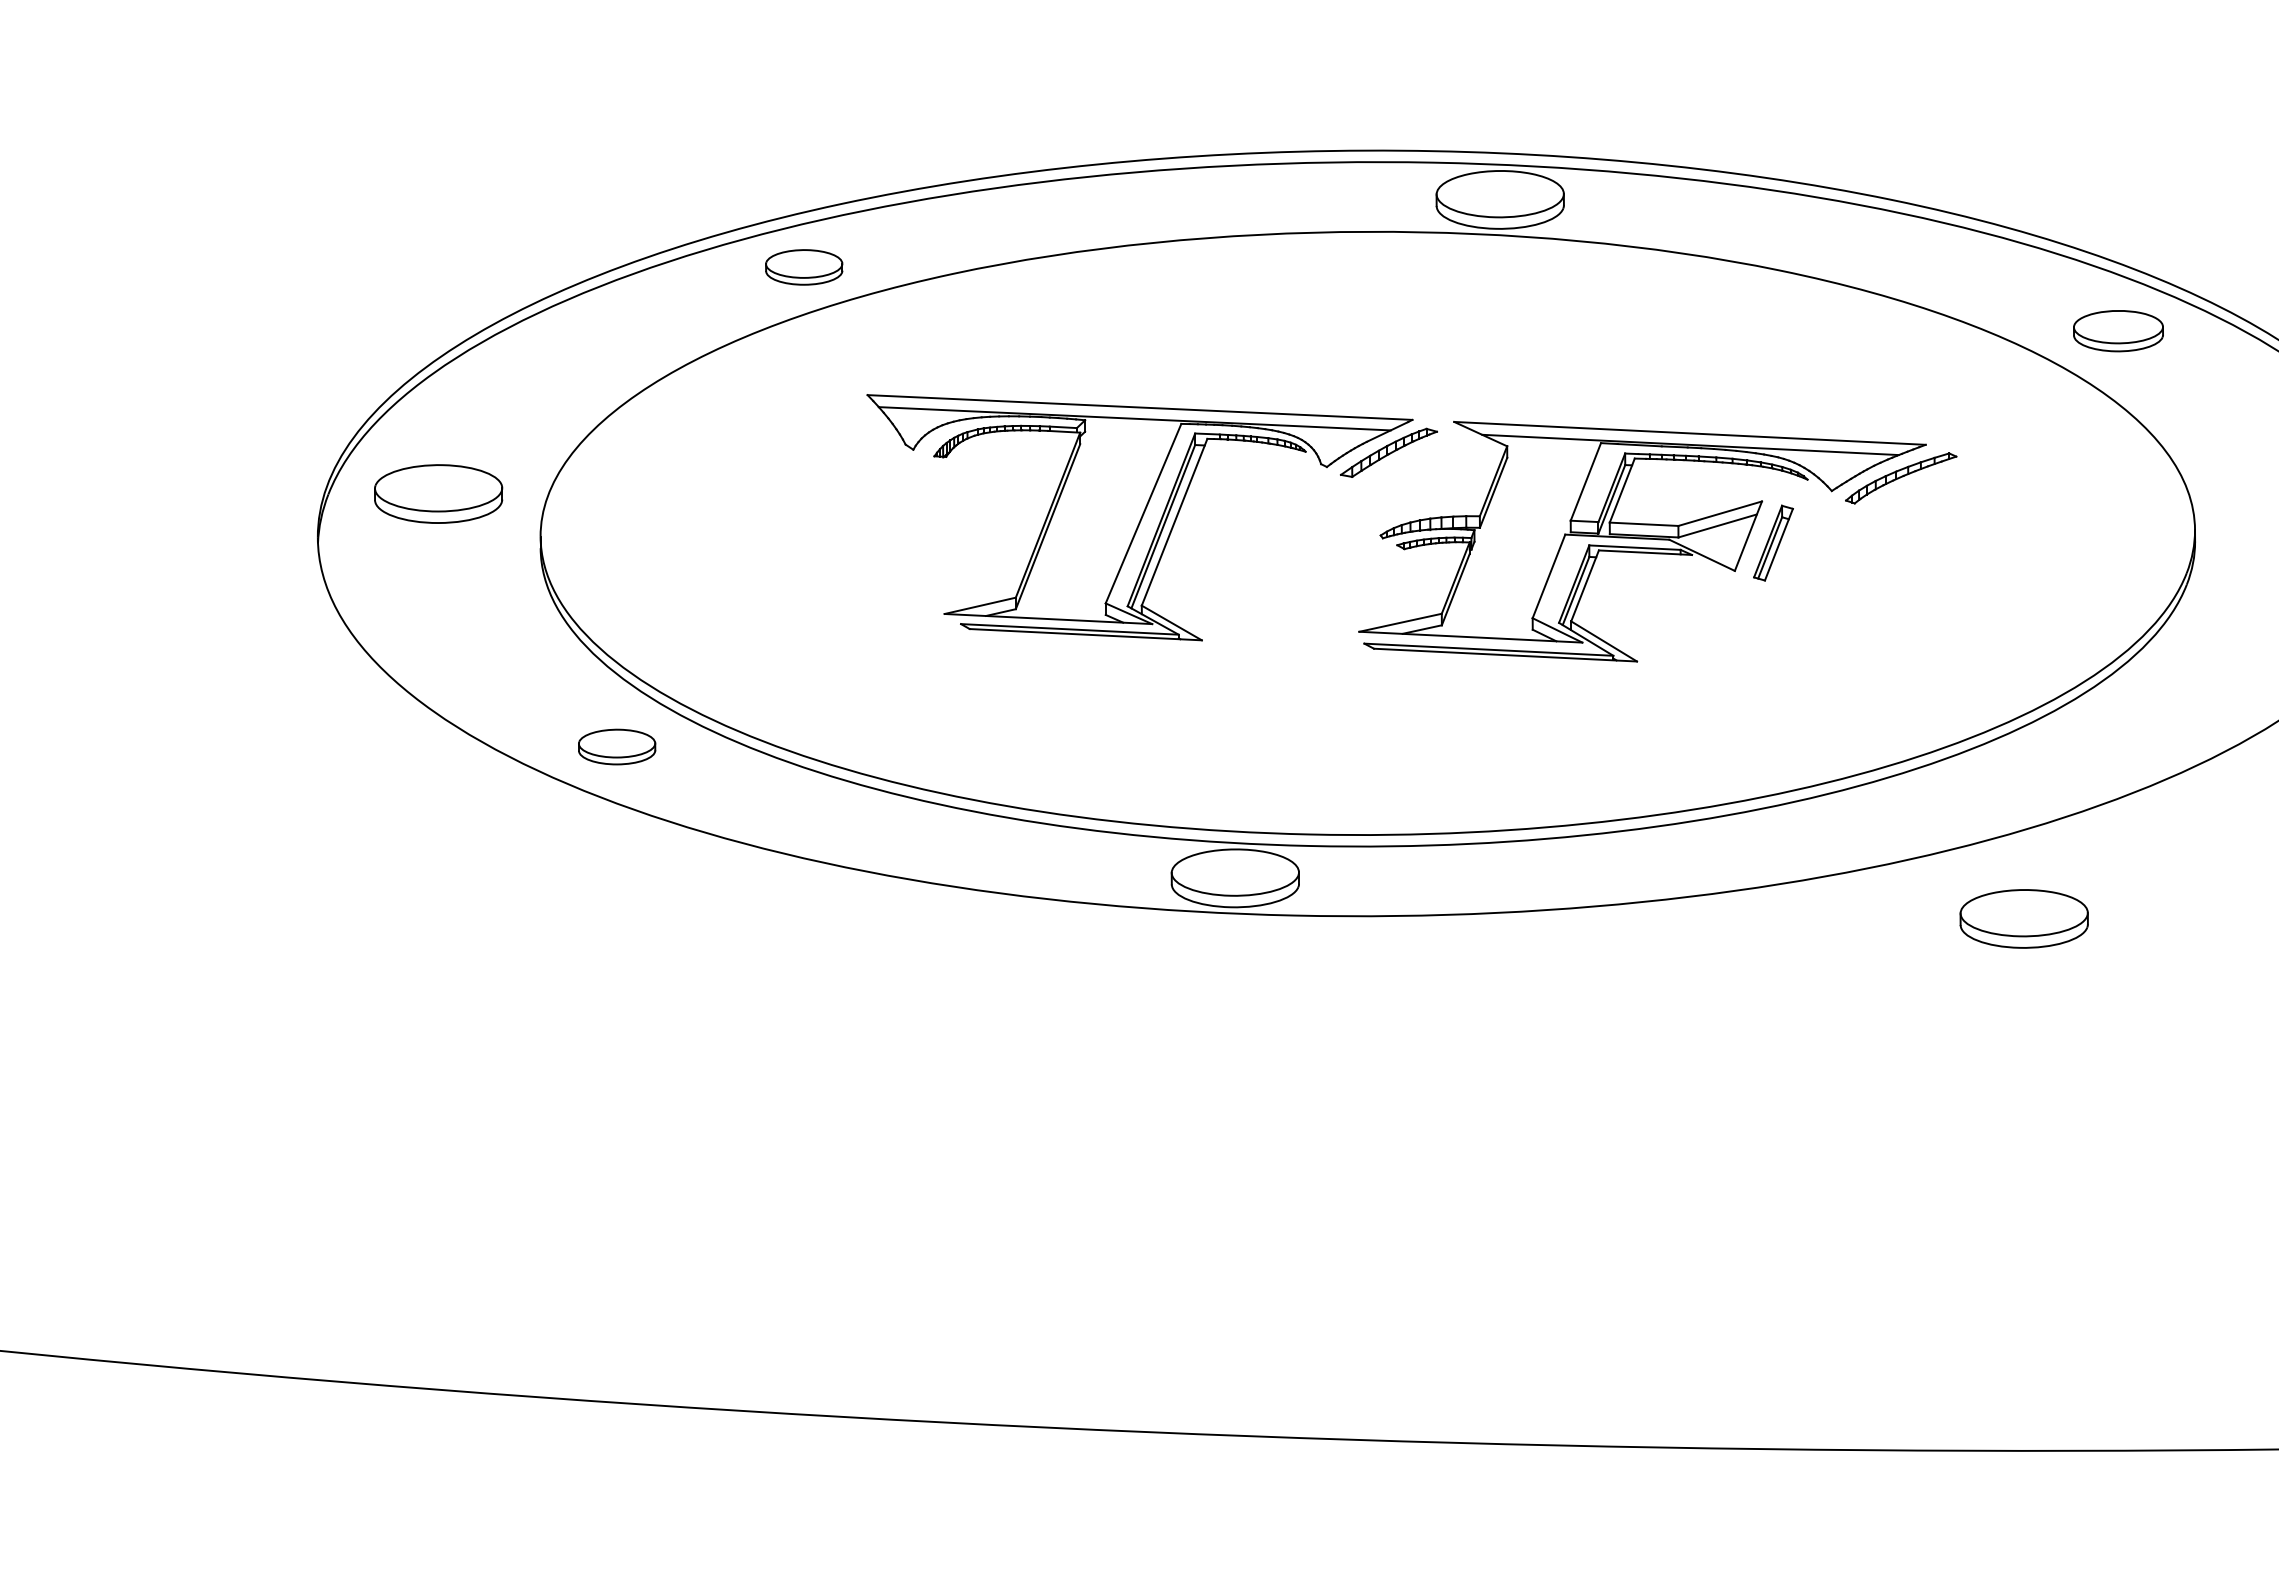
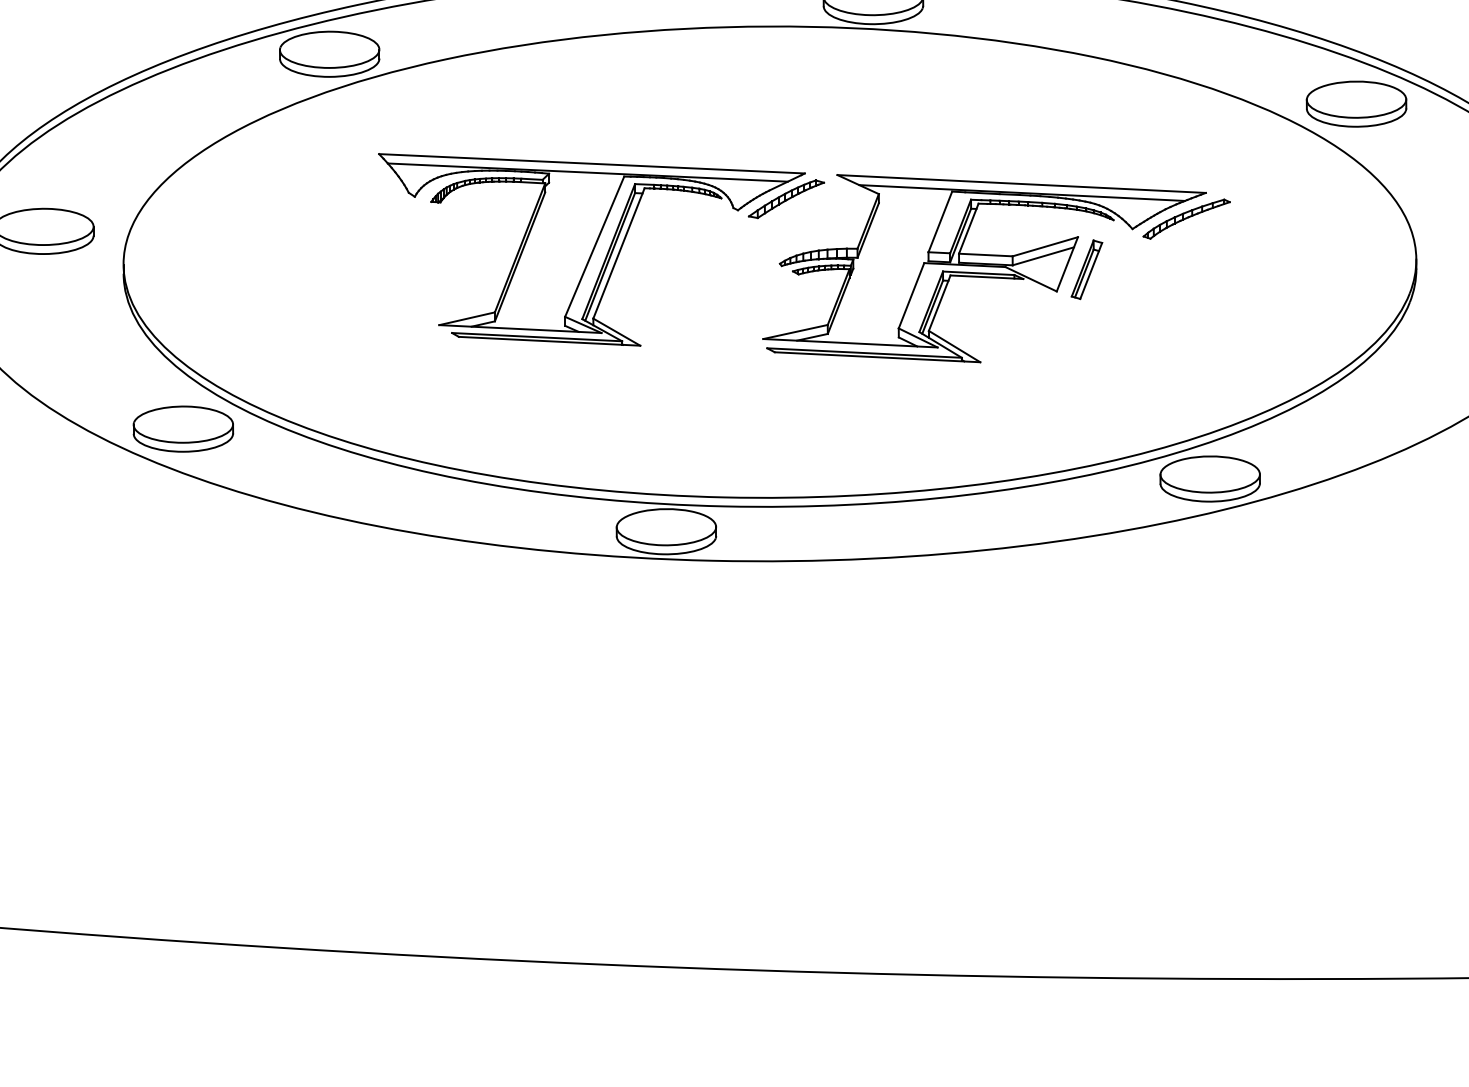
part: (803, 267) -> (329, 54), size x1.67
part: (2118, 330) -> (1356, 103), size x1.43
part: (616, 746) -> (182, 428), size x1.67
part: (2023, 918) -> (1209, 478), moved

